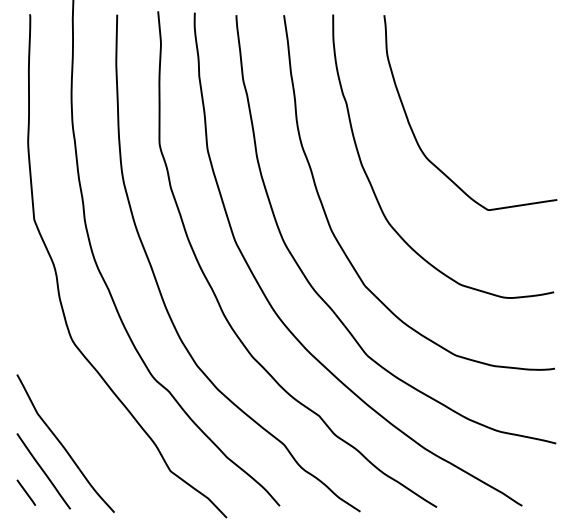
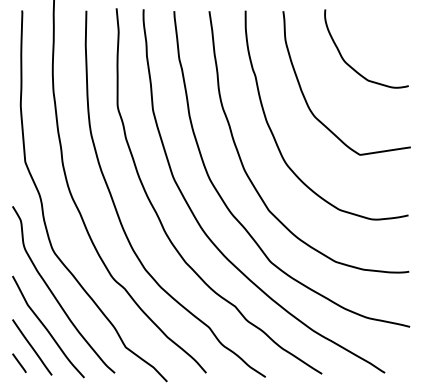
curve: (479, 92) -> (353, 68), added
curve: (73, 399) -> (54, 294), added

